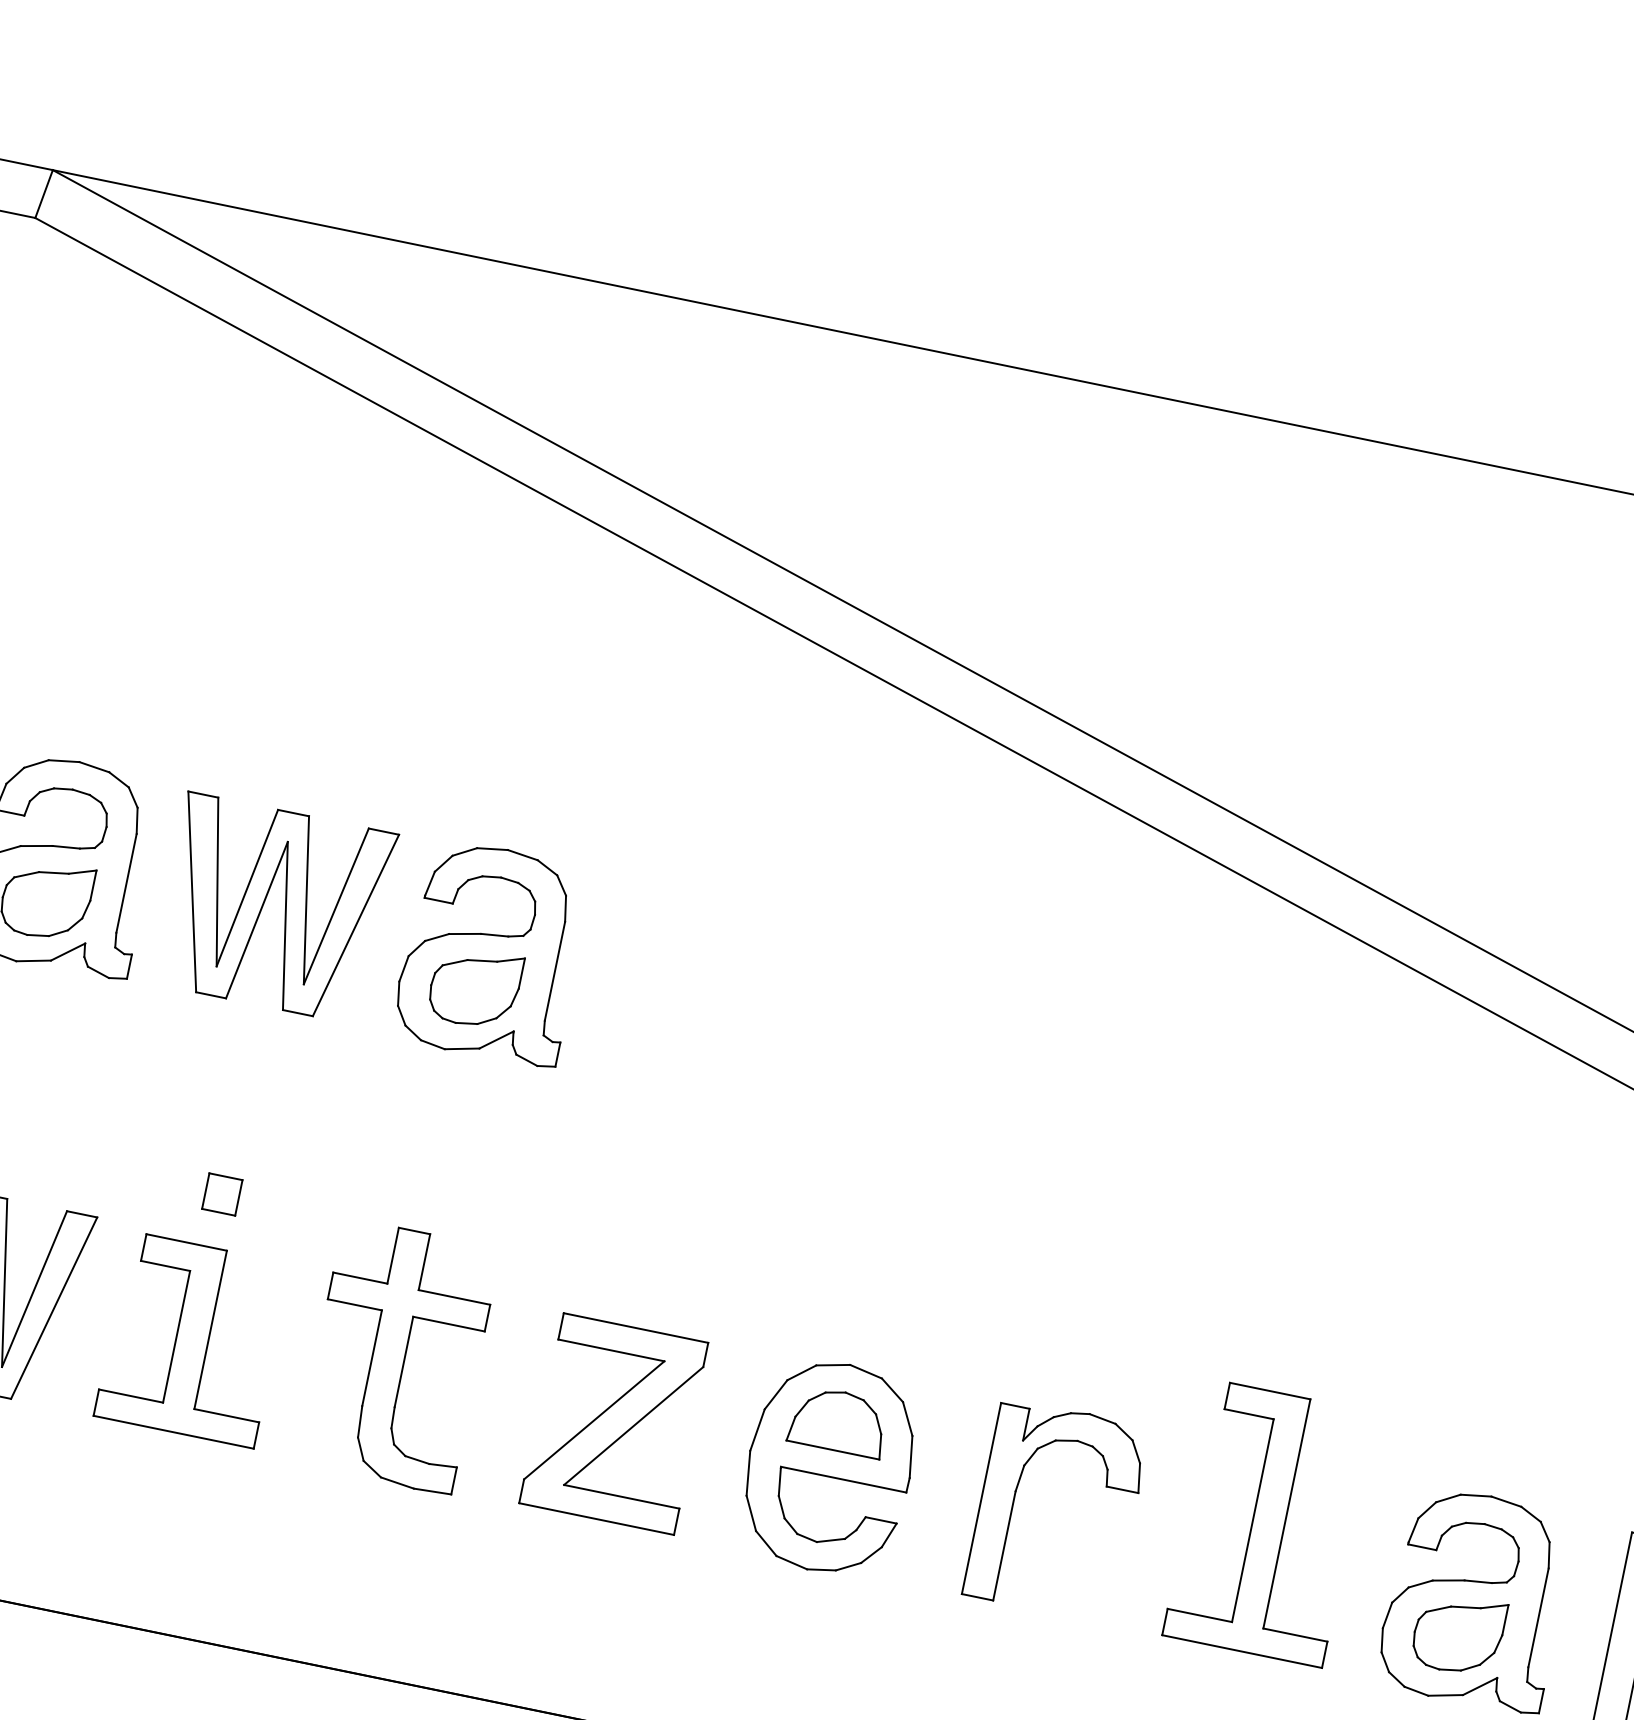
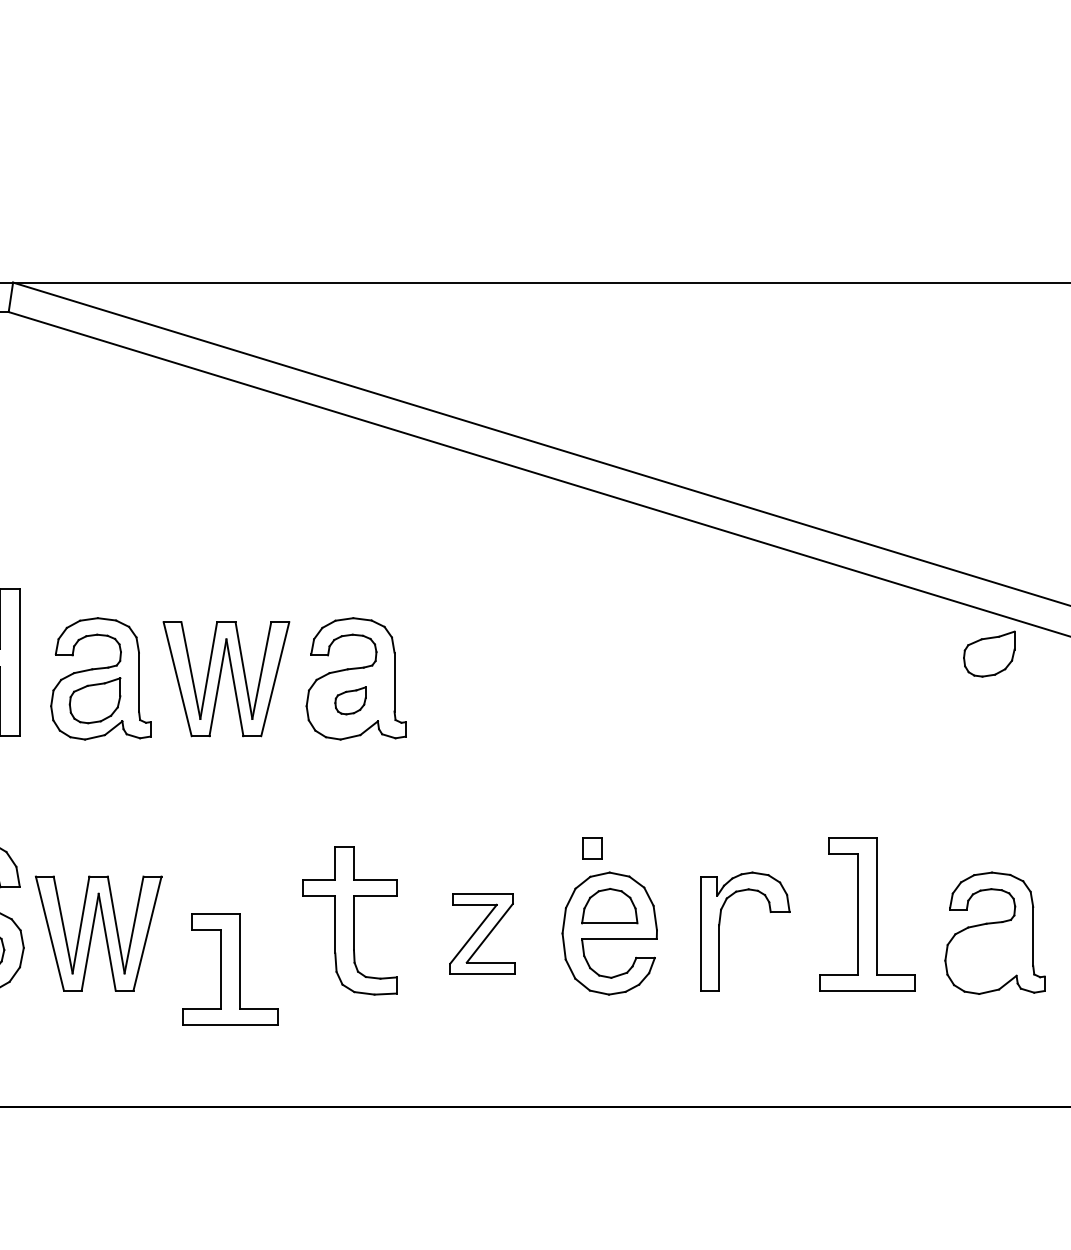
part: (474, 987) -> (350, 700), size x0.6
part: (222, 1193) -> (592, 848), moved
part: (192, 1339) -> (230, 969), moved
part: (615, 1423) -> (482, 933), size x0.7
part: (1458, 1633) -> (989, 653), moved

